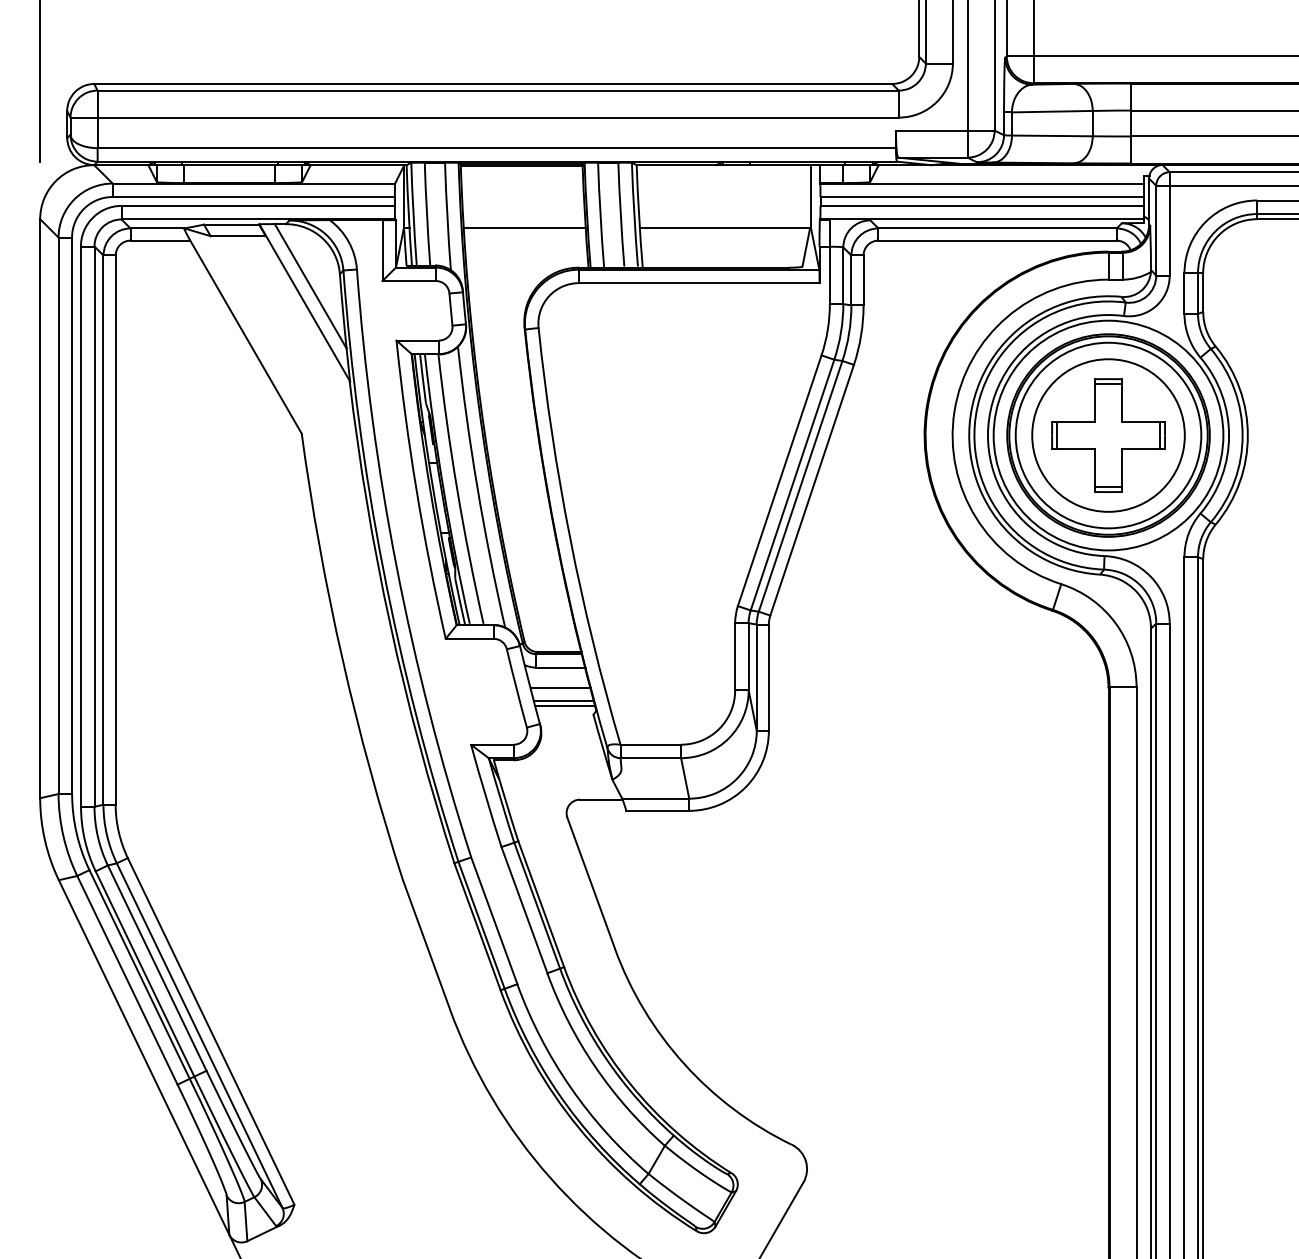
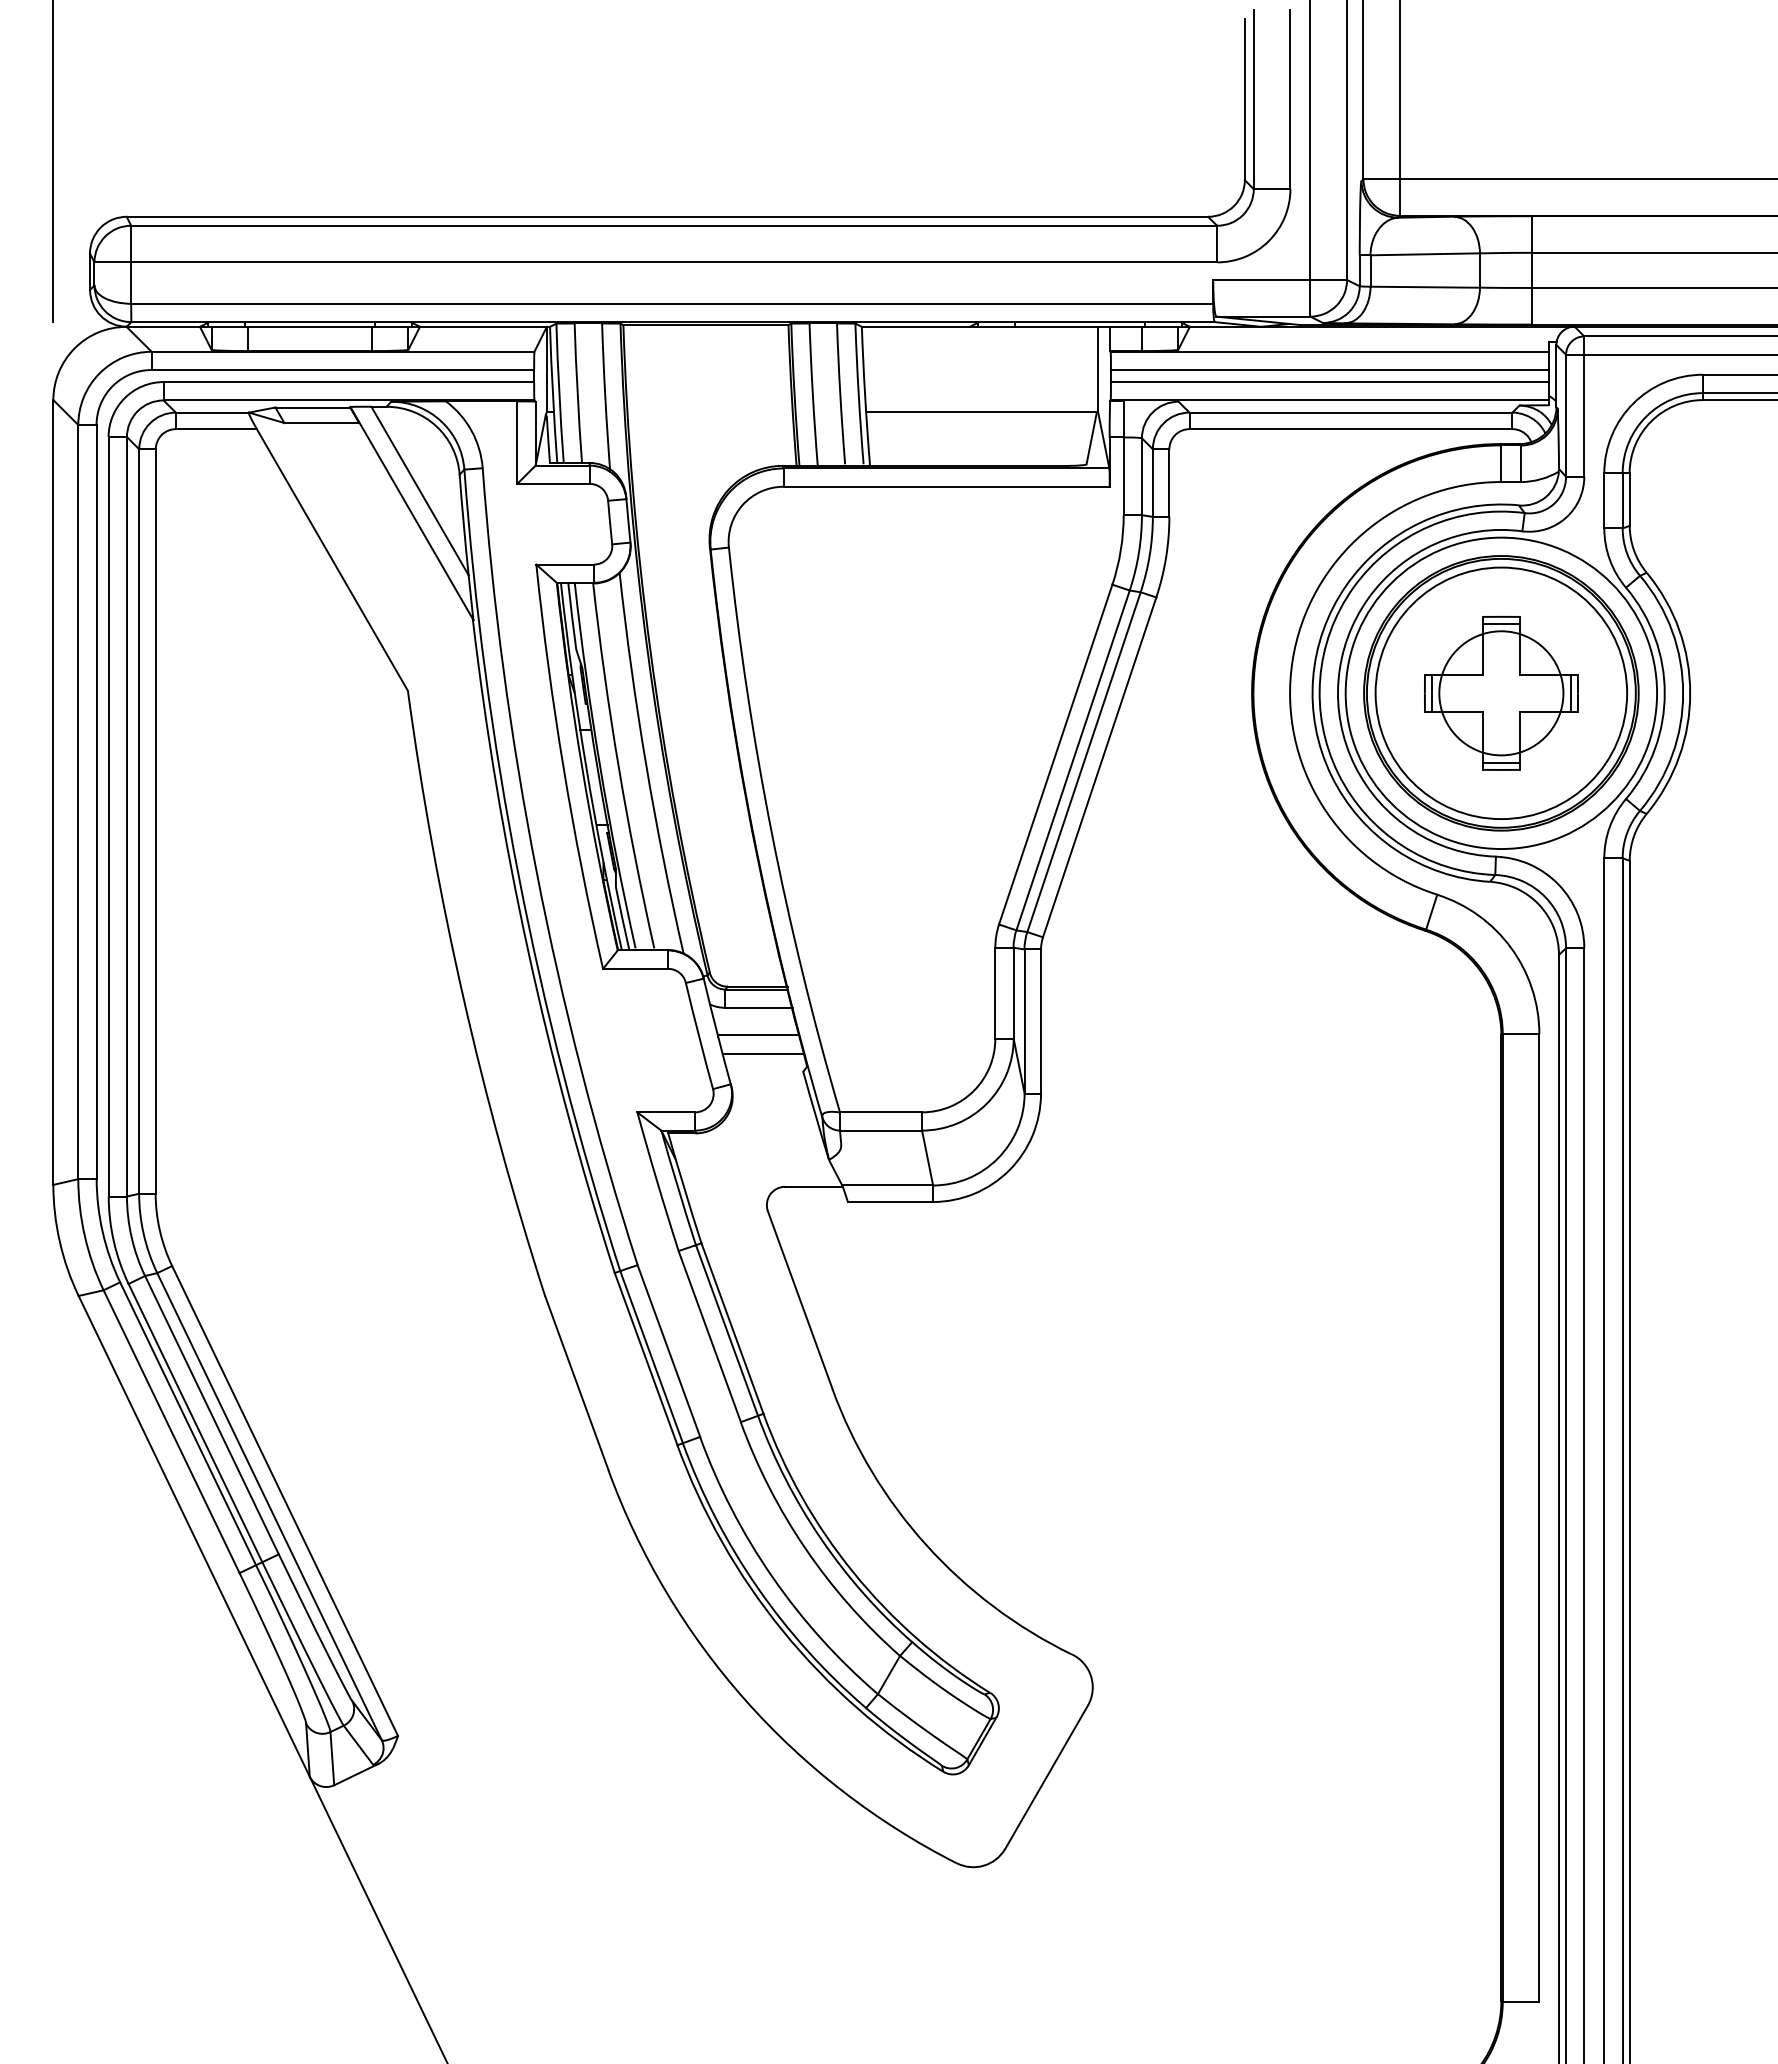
line: (521, 166) -> (705, 328), removed
line: (525, 228) -> (710, 412), removed
circle: (1107, 434) -> (1500, 692), size x0.6
line: (564, 705) -> (764, 1059), removed

